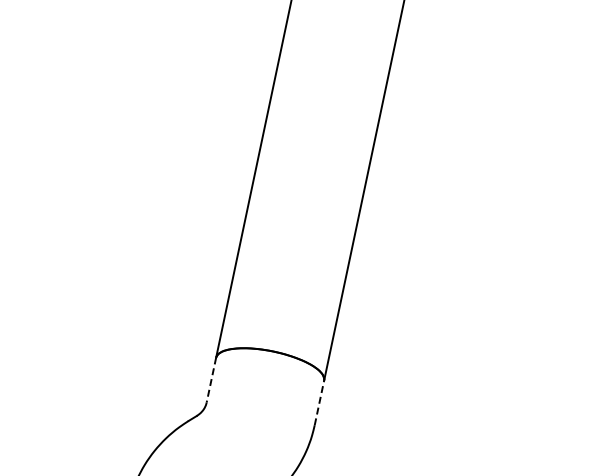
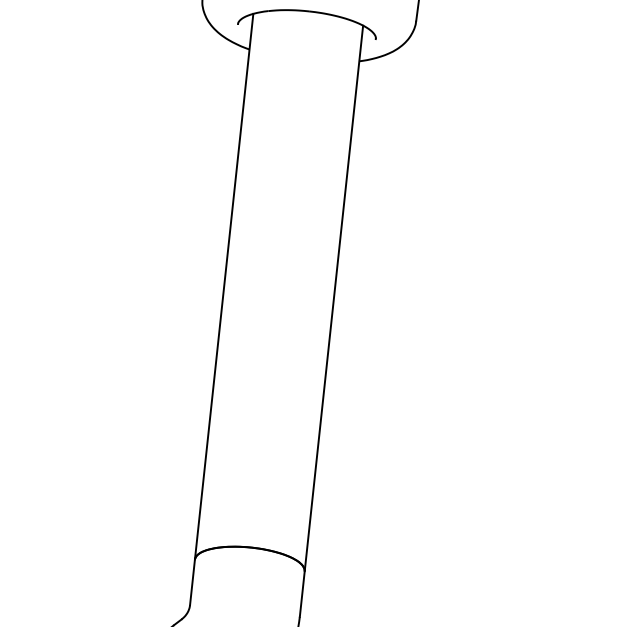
line: (211, 380) -> (192, 582), dashed -> solid
line: (319, 402) -> (302, 593), dashed -> solid

